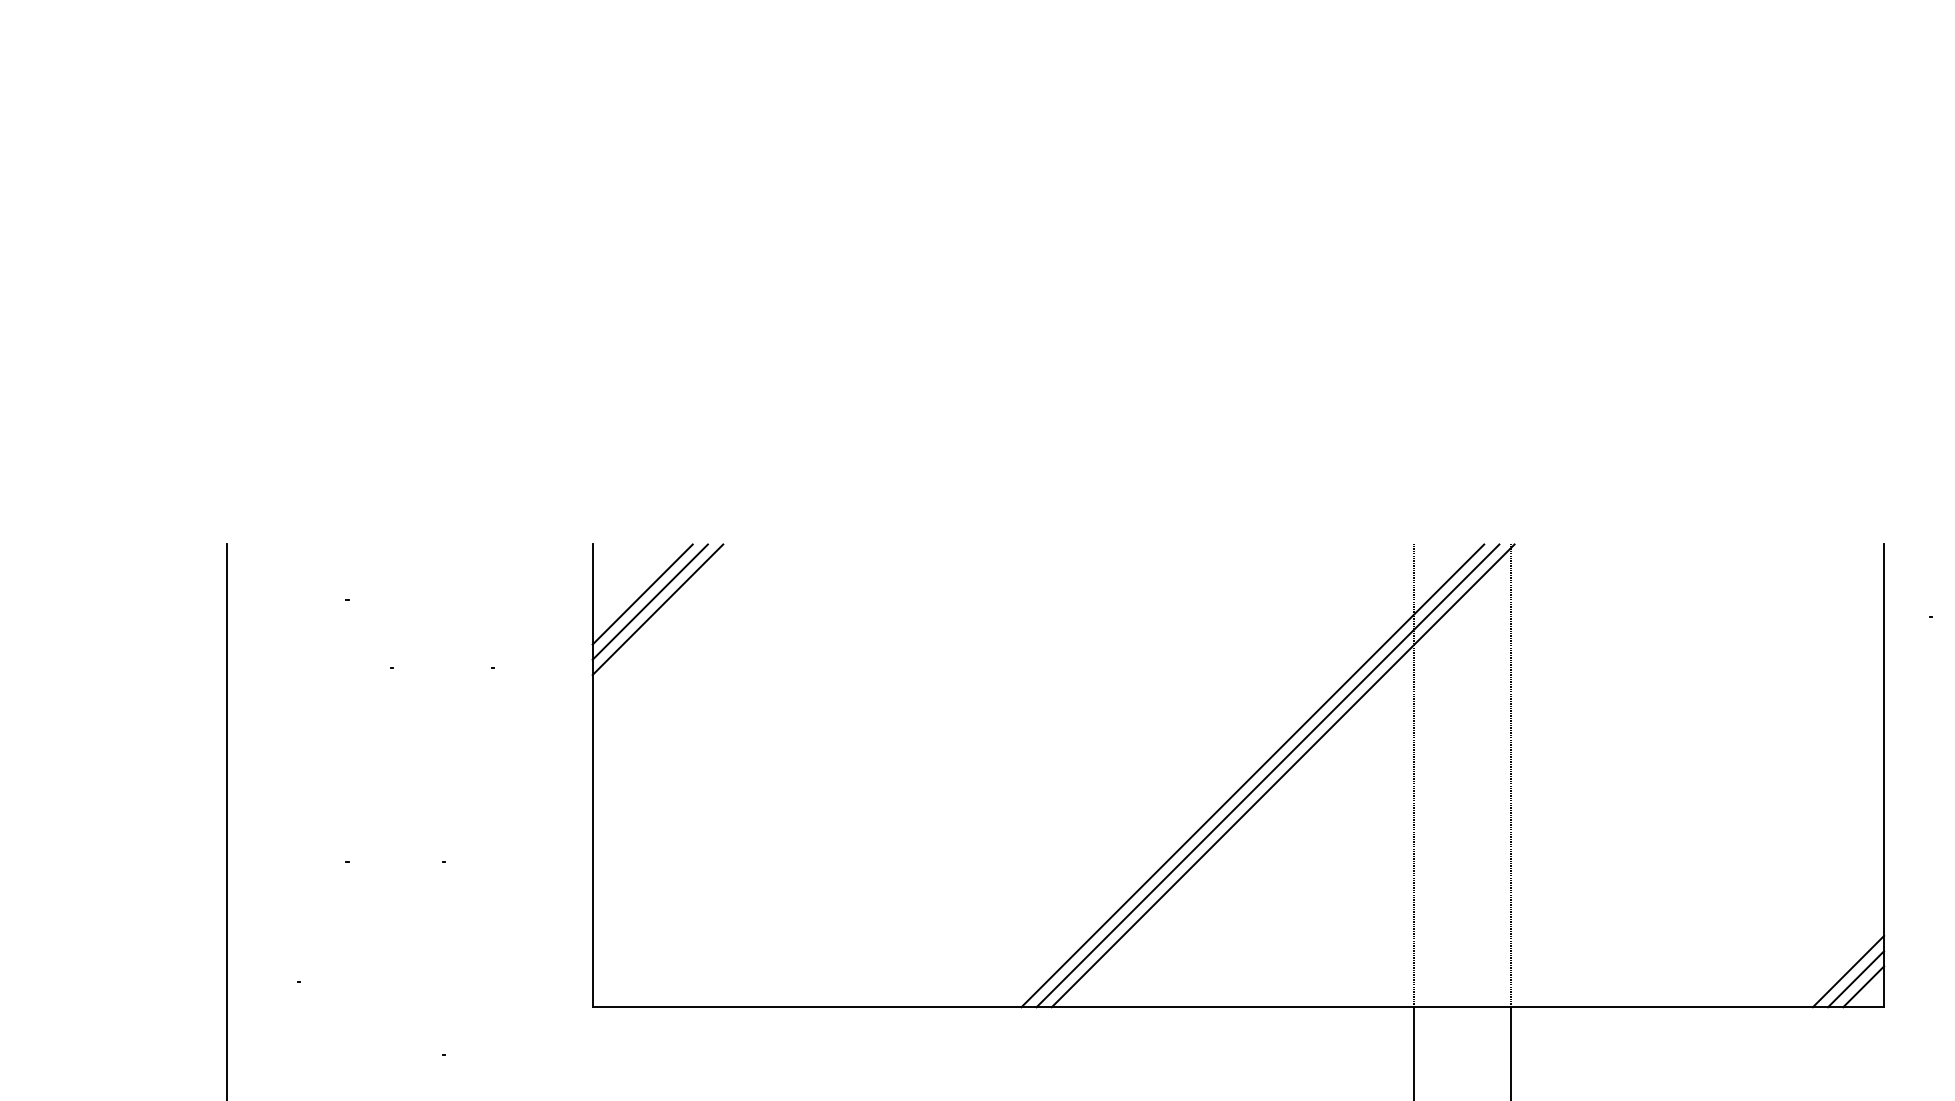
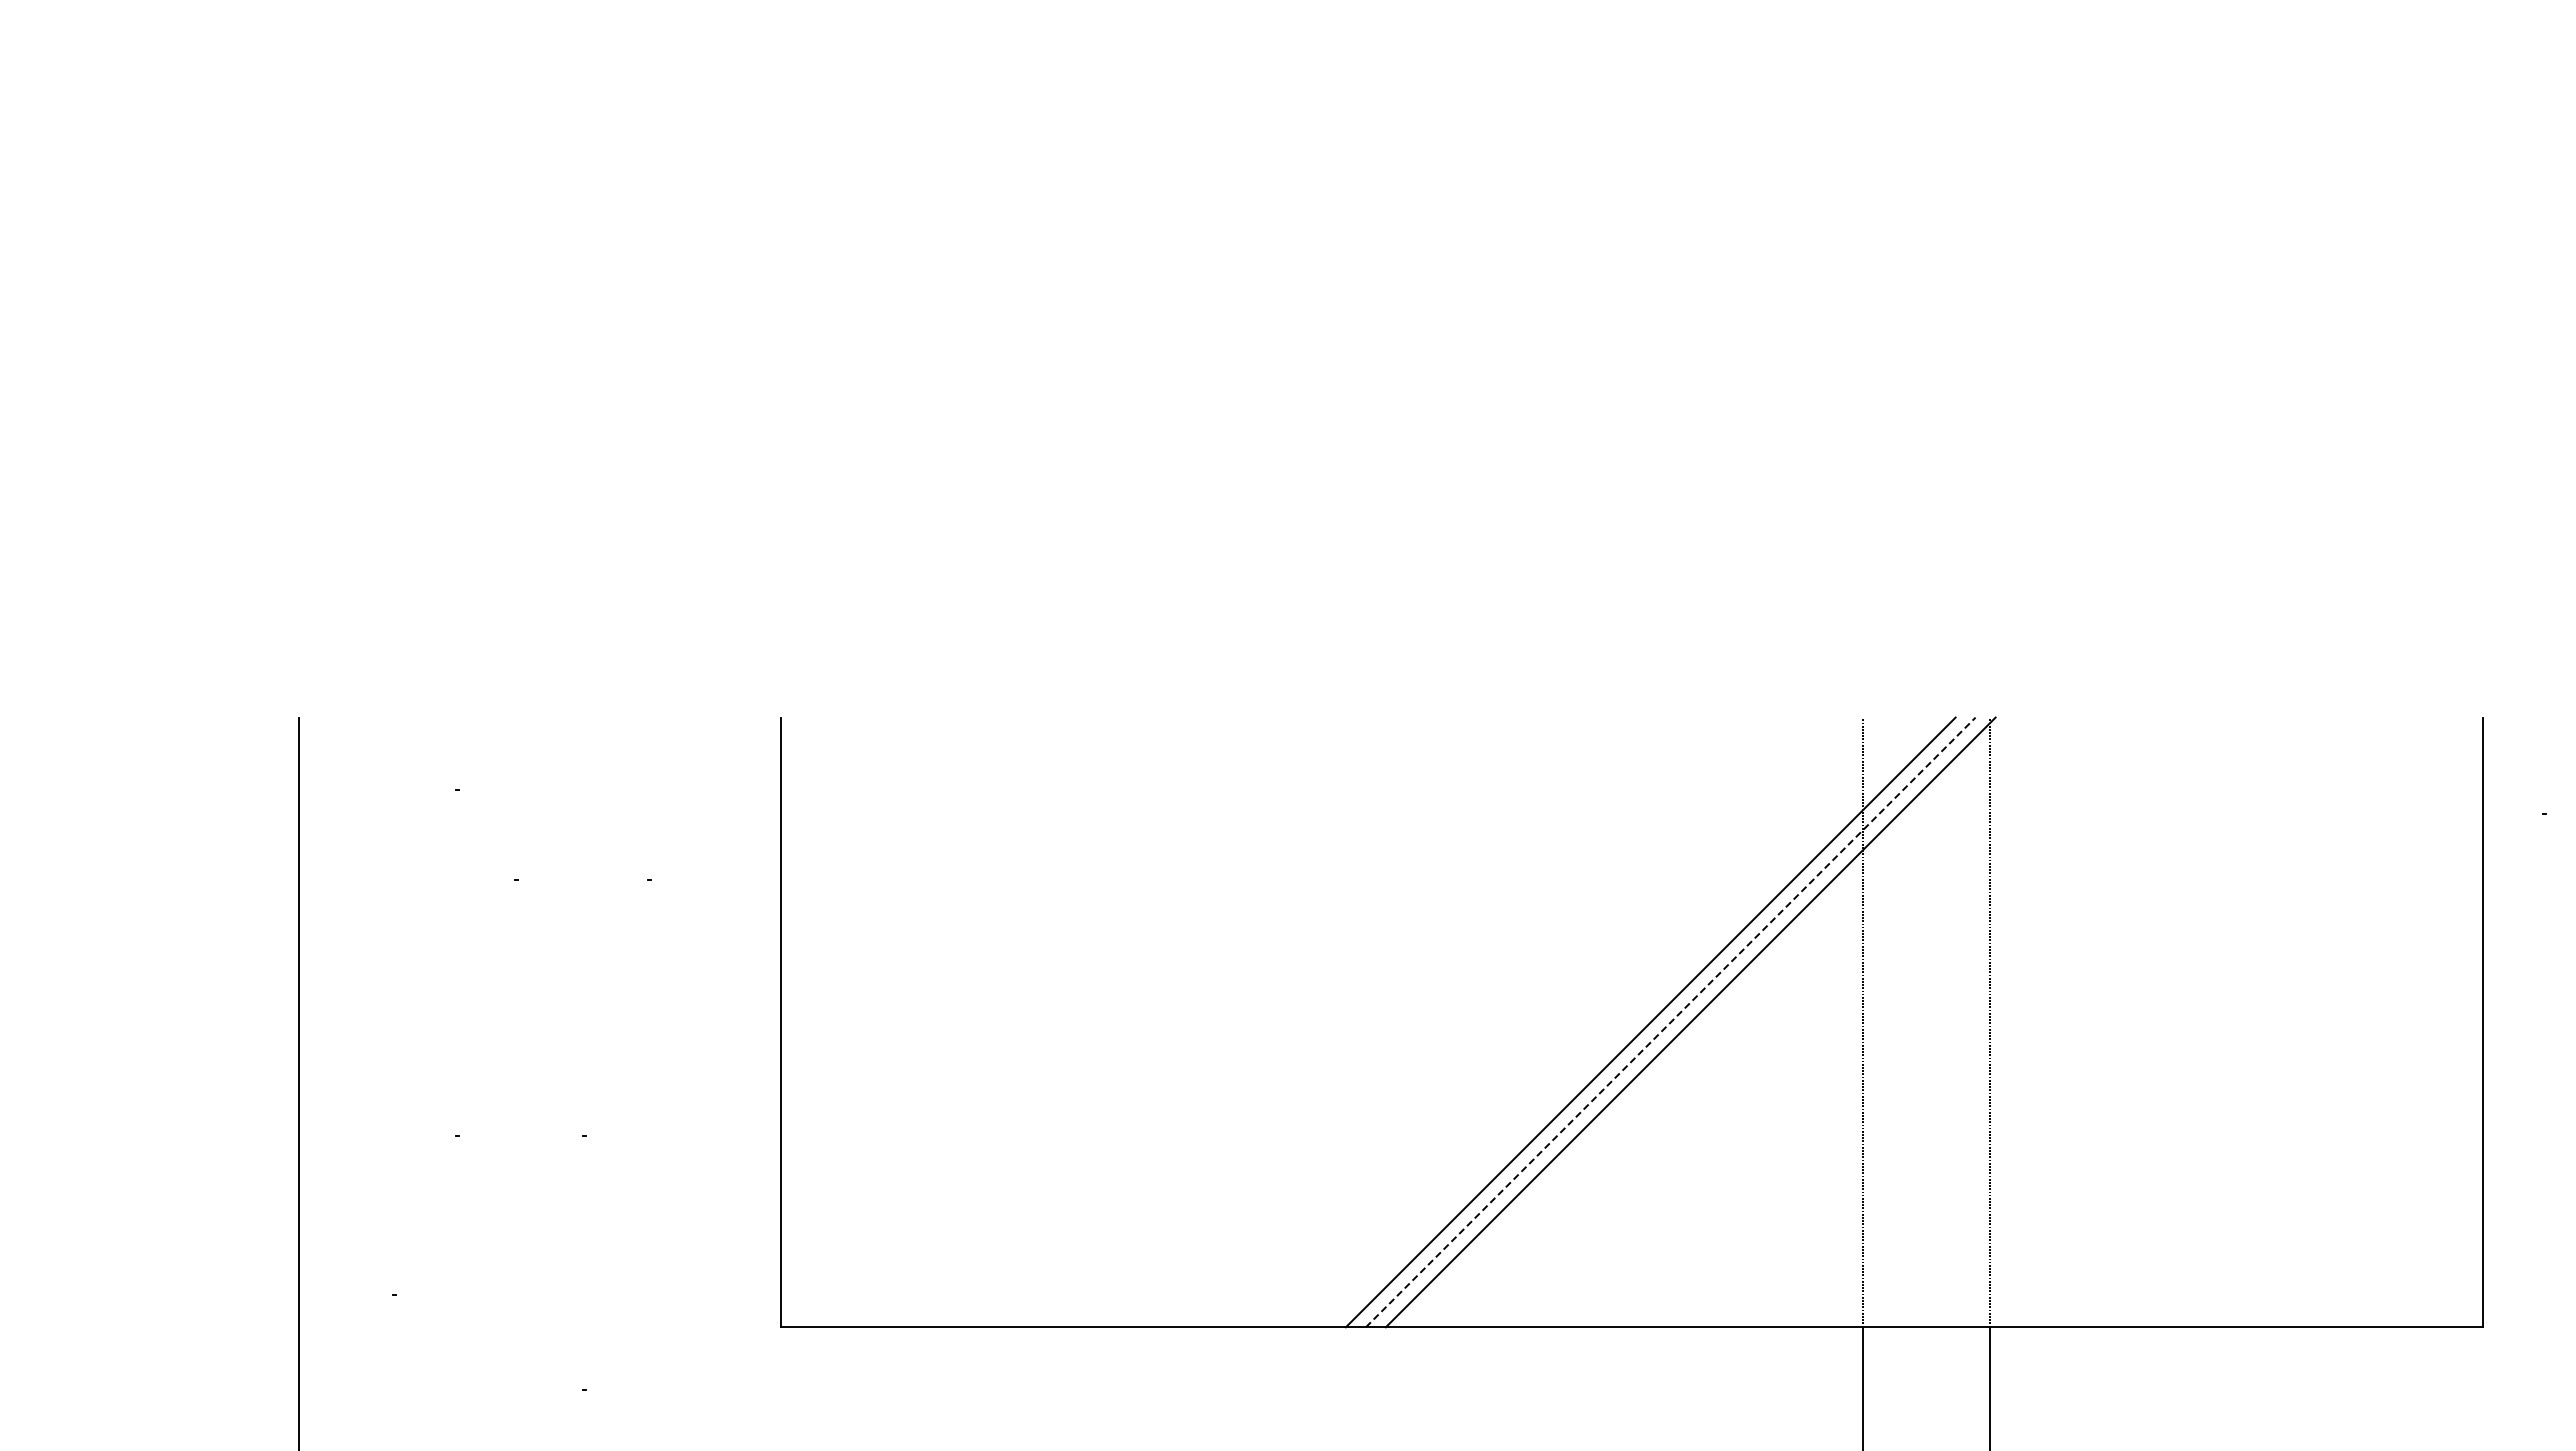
line: (642, 594) -> (846, 783), removed
line: (649, 602) -> (856, 793), removed
line: (657, 609) -> (866, 803), removed
line: (1268, 775) -> (1671, 1022), solid -> dashed
line: (1848, 971) -> (2435, 1280), removed
line: (1856, 979) -> (2445, 1290), removed
line: (1863, 986) -> (2455, 1300), removed

